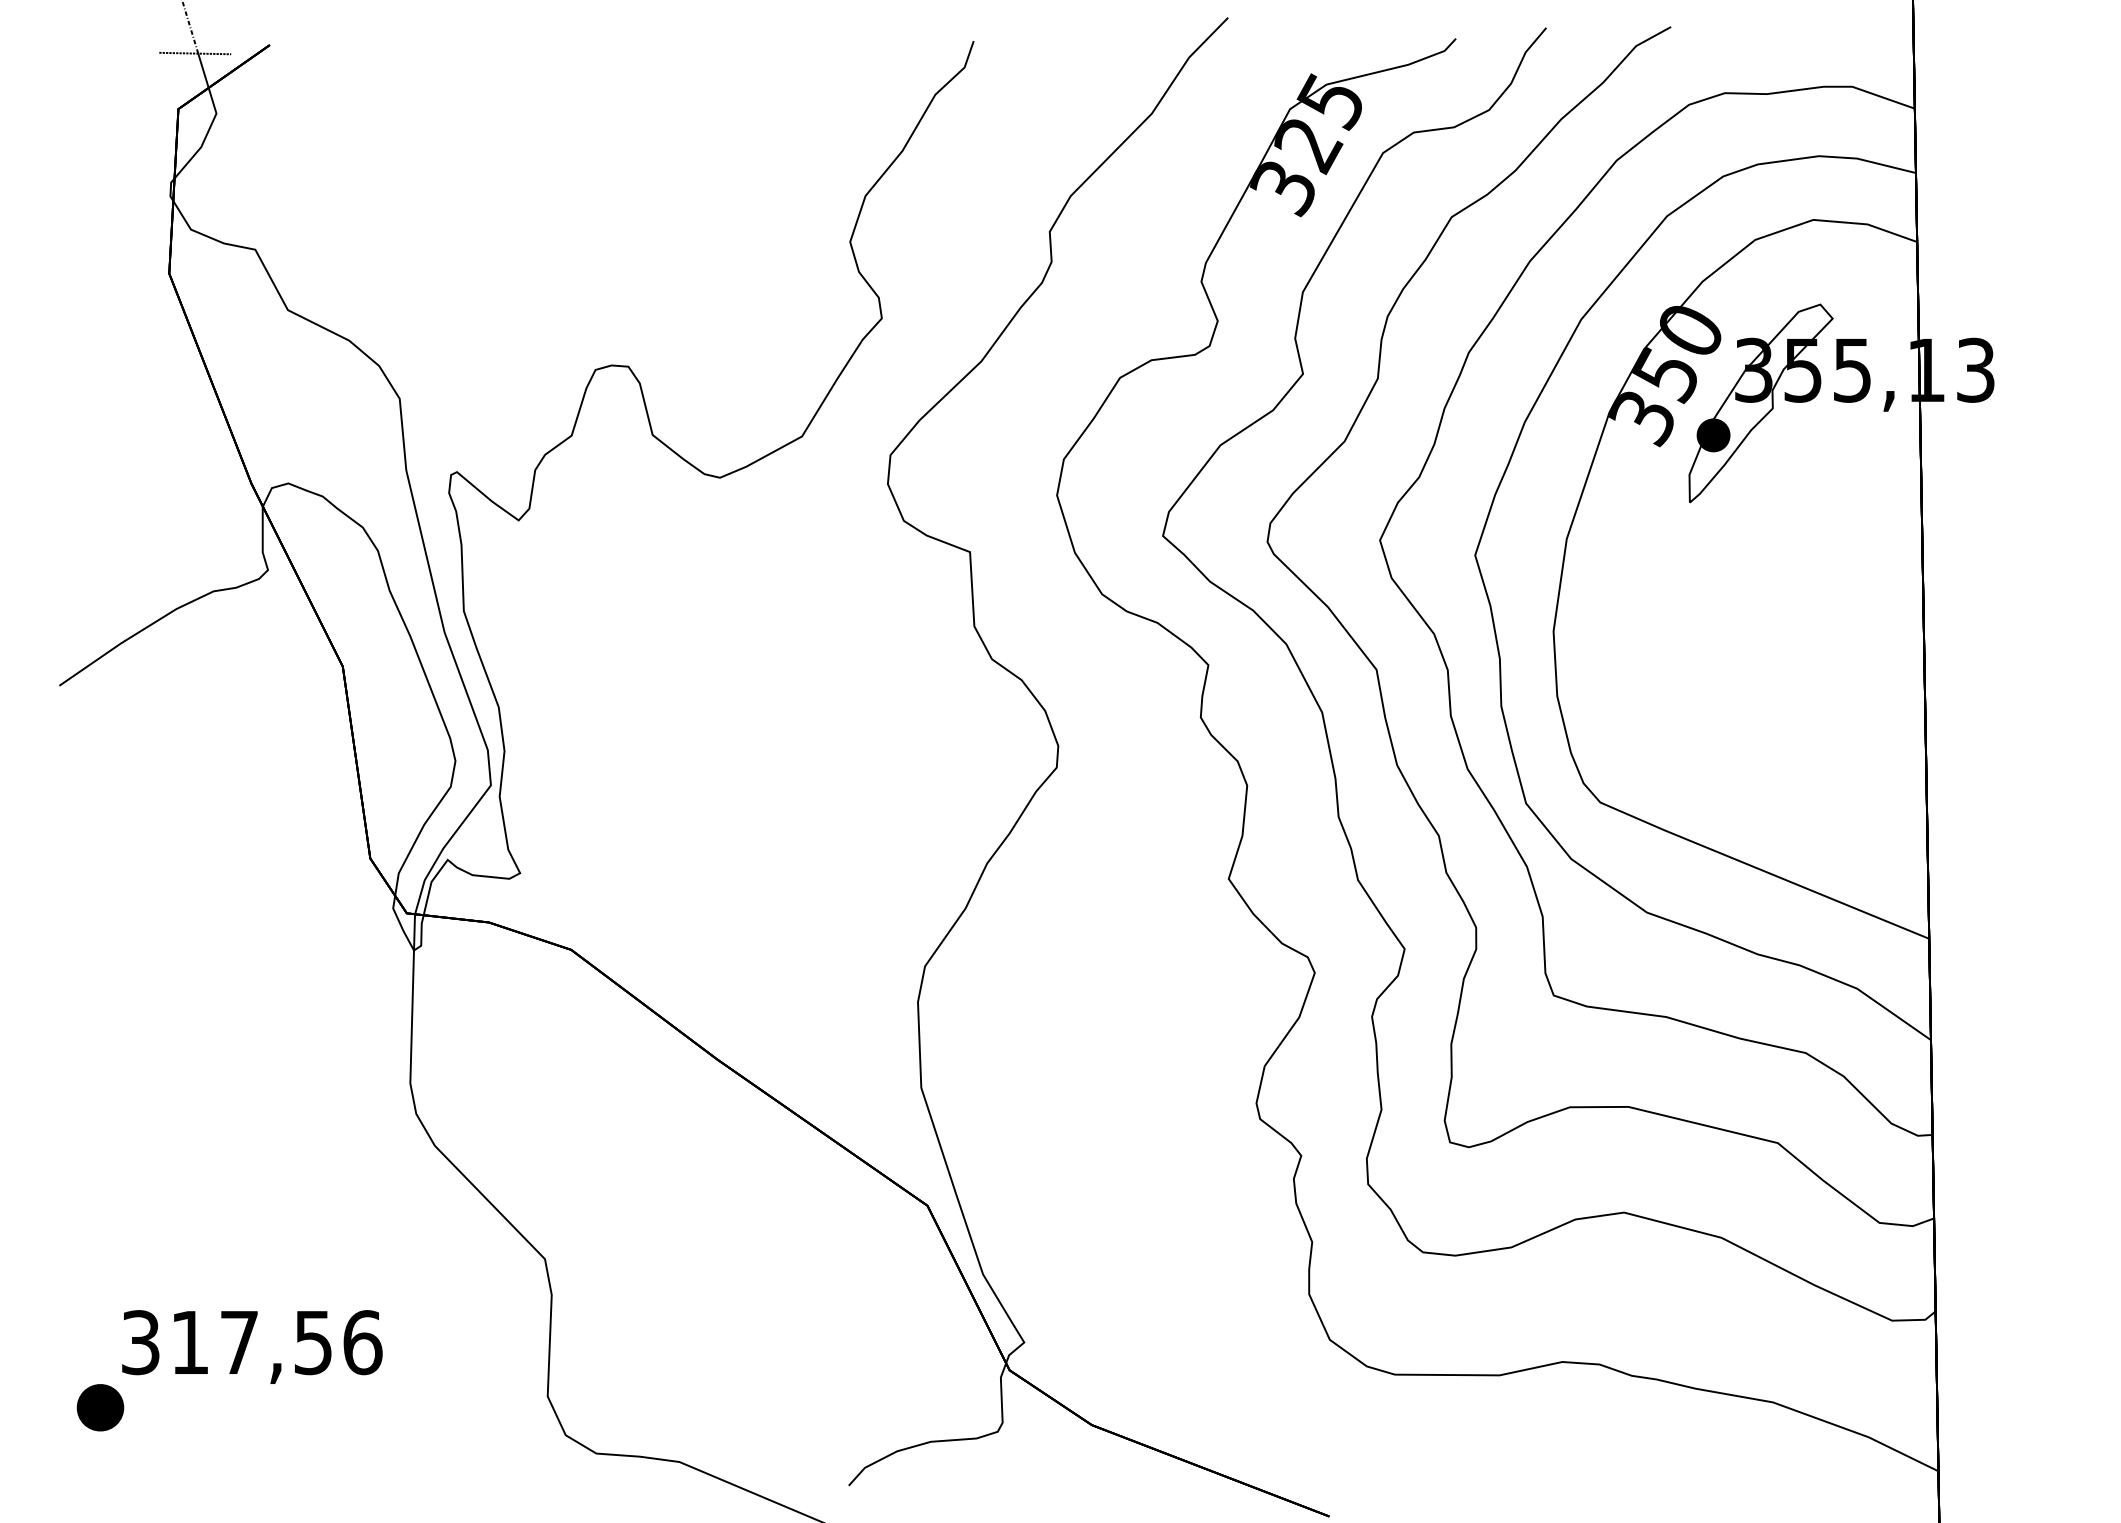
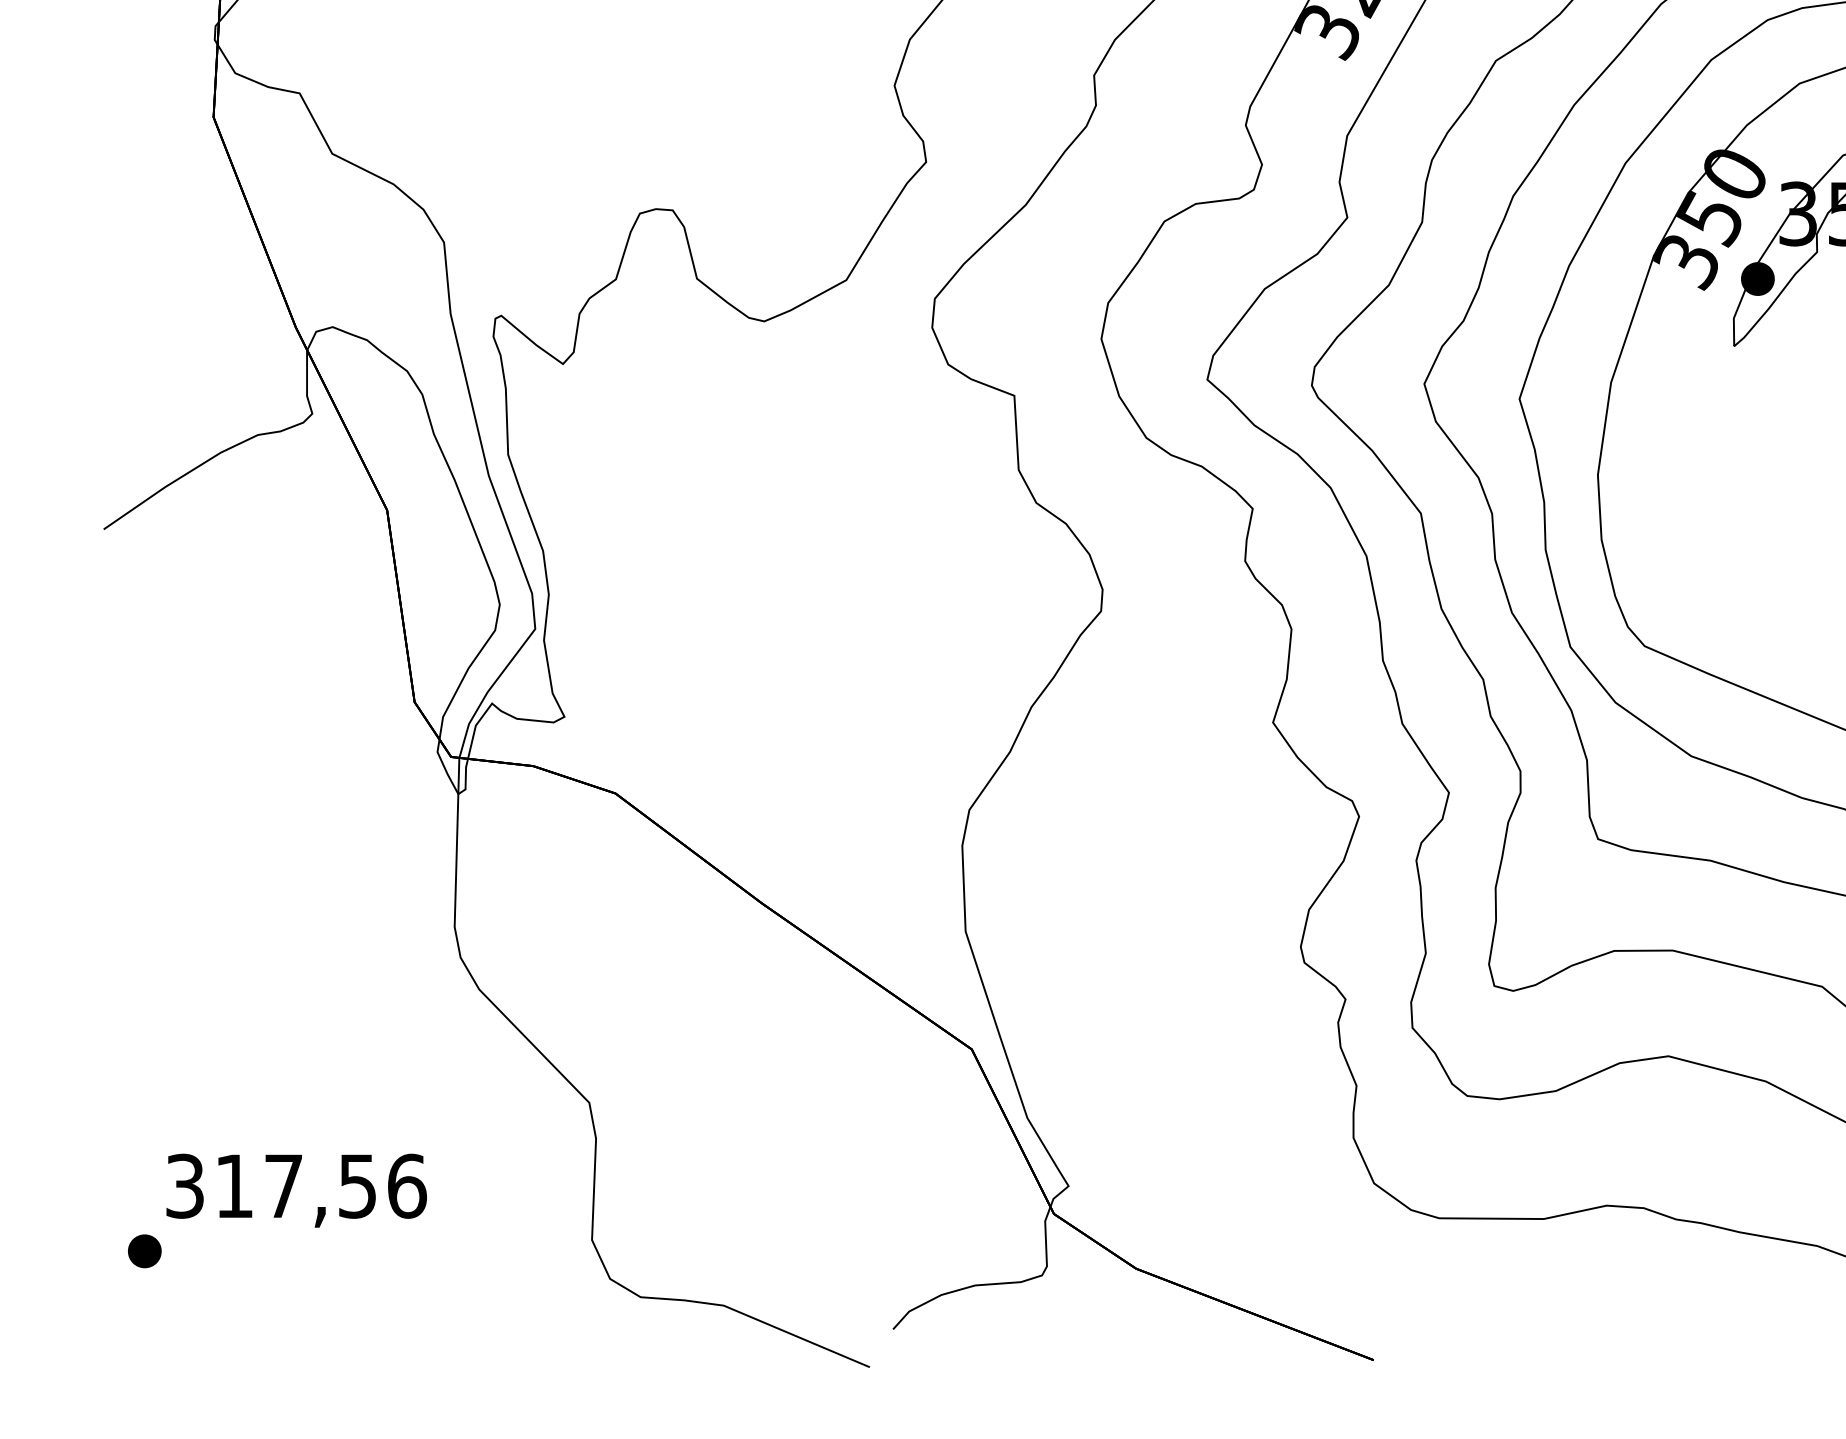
part: (100, 1407) -> (144, 1251), size x0.71

